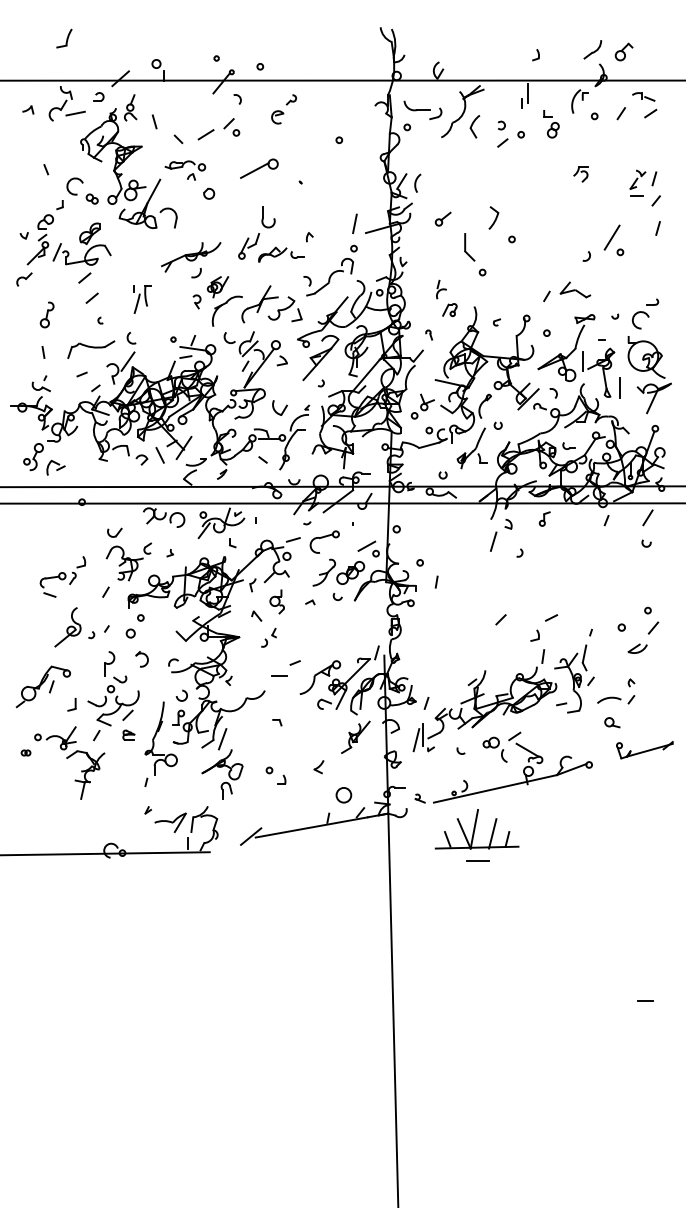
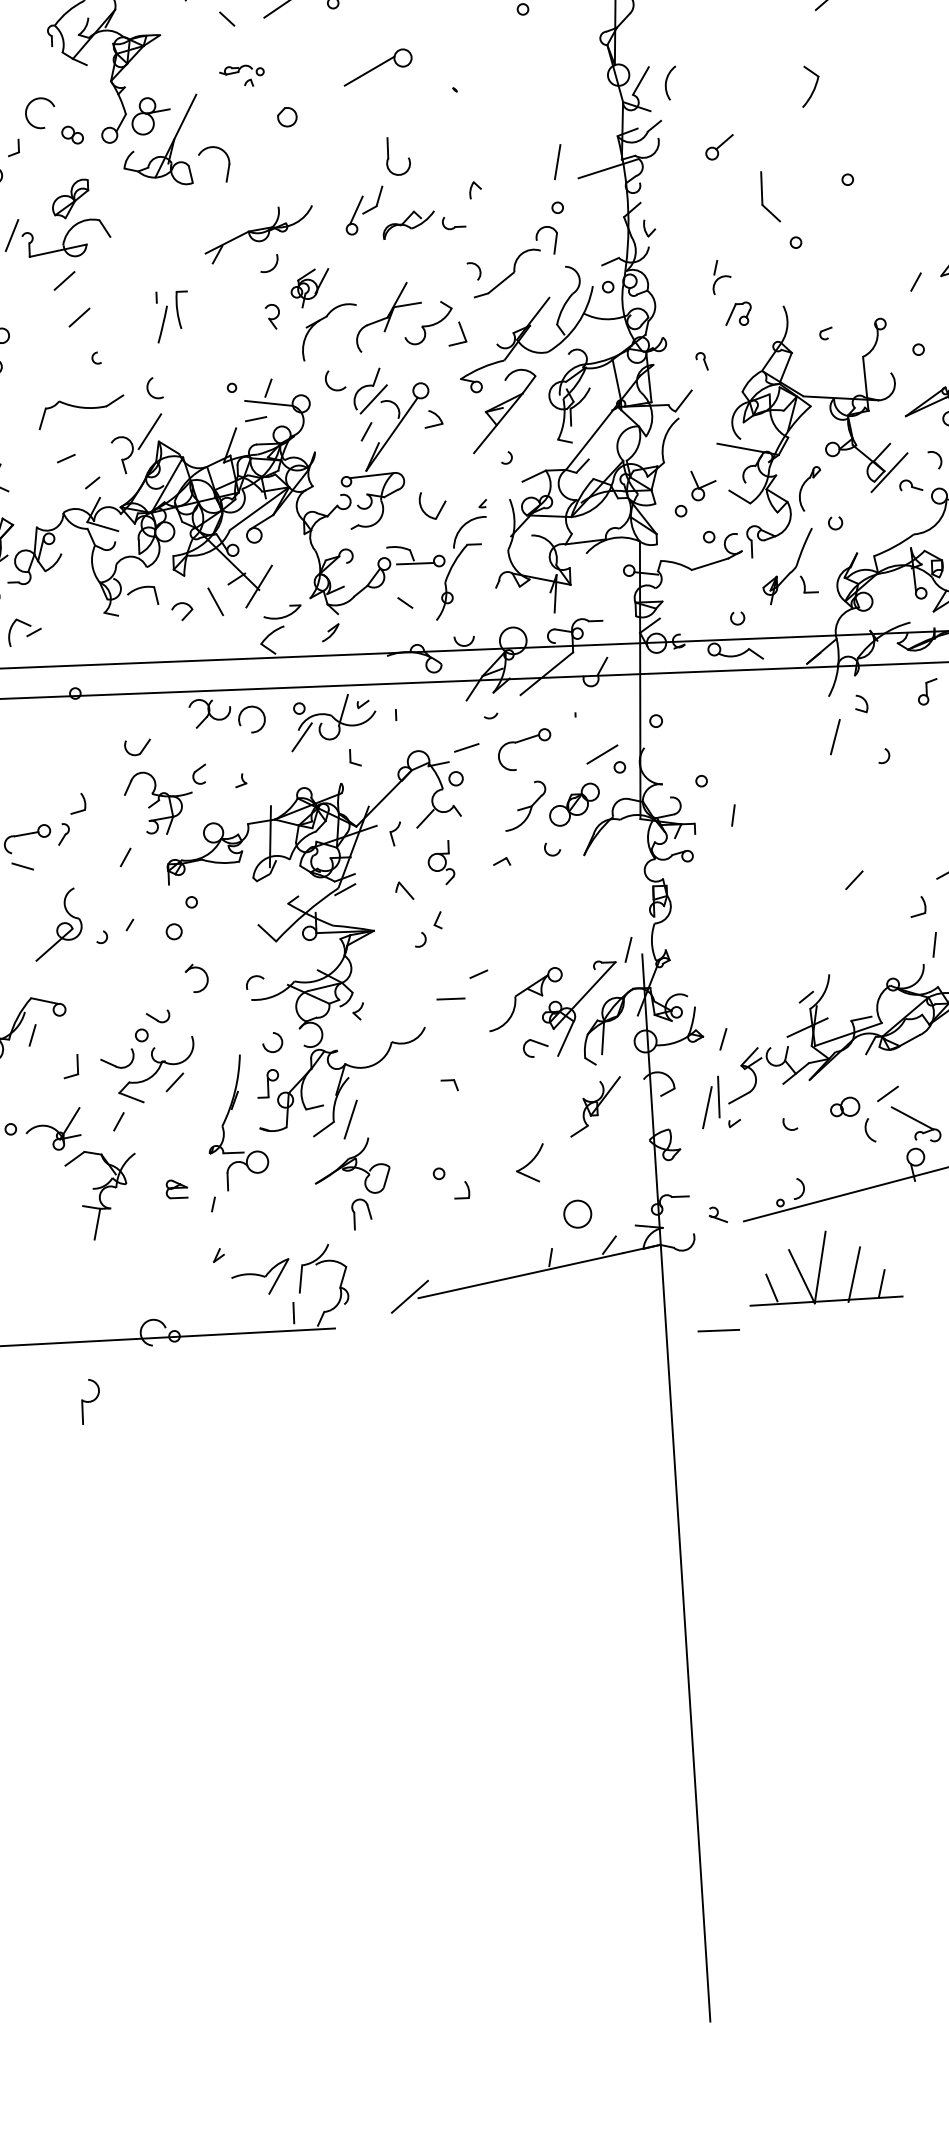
part: (185, 170) -> (242, 75), size x0.6
part: (493, 217) -> (810, 85), moved
part: (109, 663) -> (90, 1401), moved
part: (128, 734) -> (176, 1187), moved
part: (318, 767) -> (529, 1164), size x1.6
line: (477, 860) -> (717, 1328), moved

